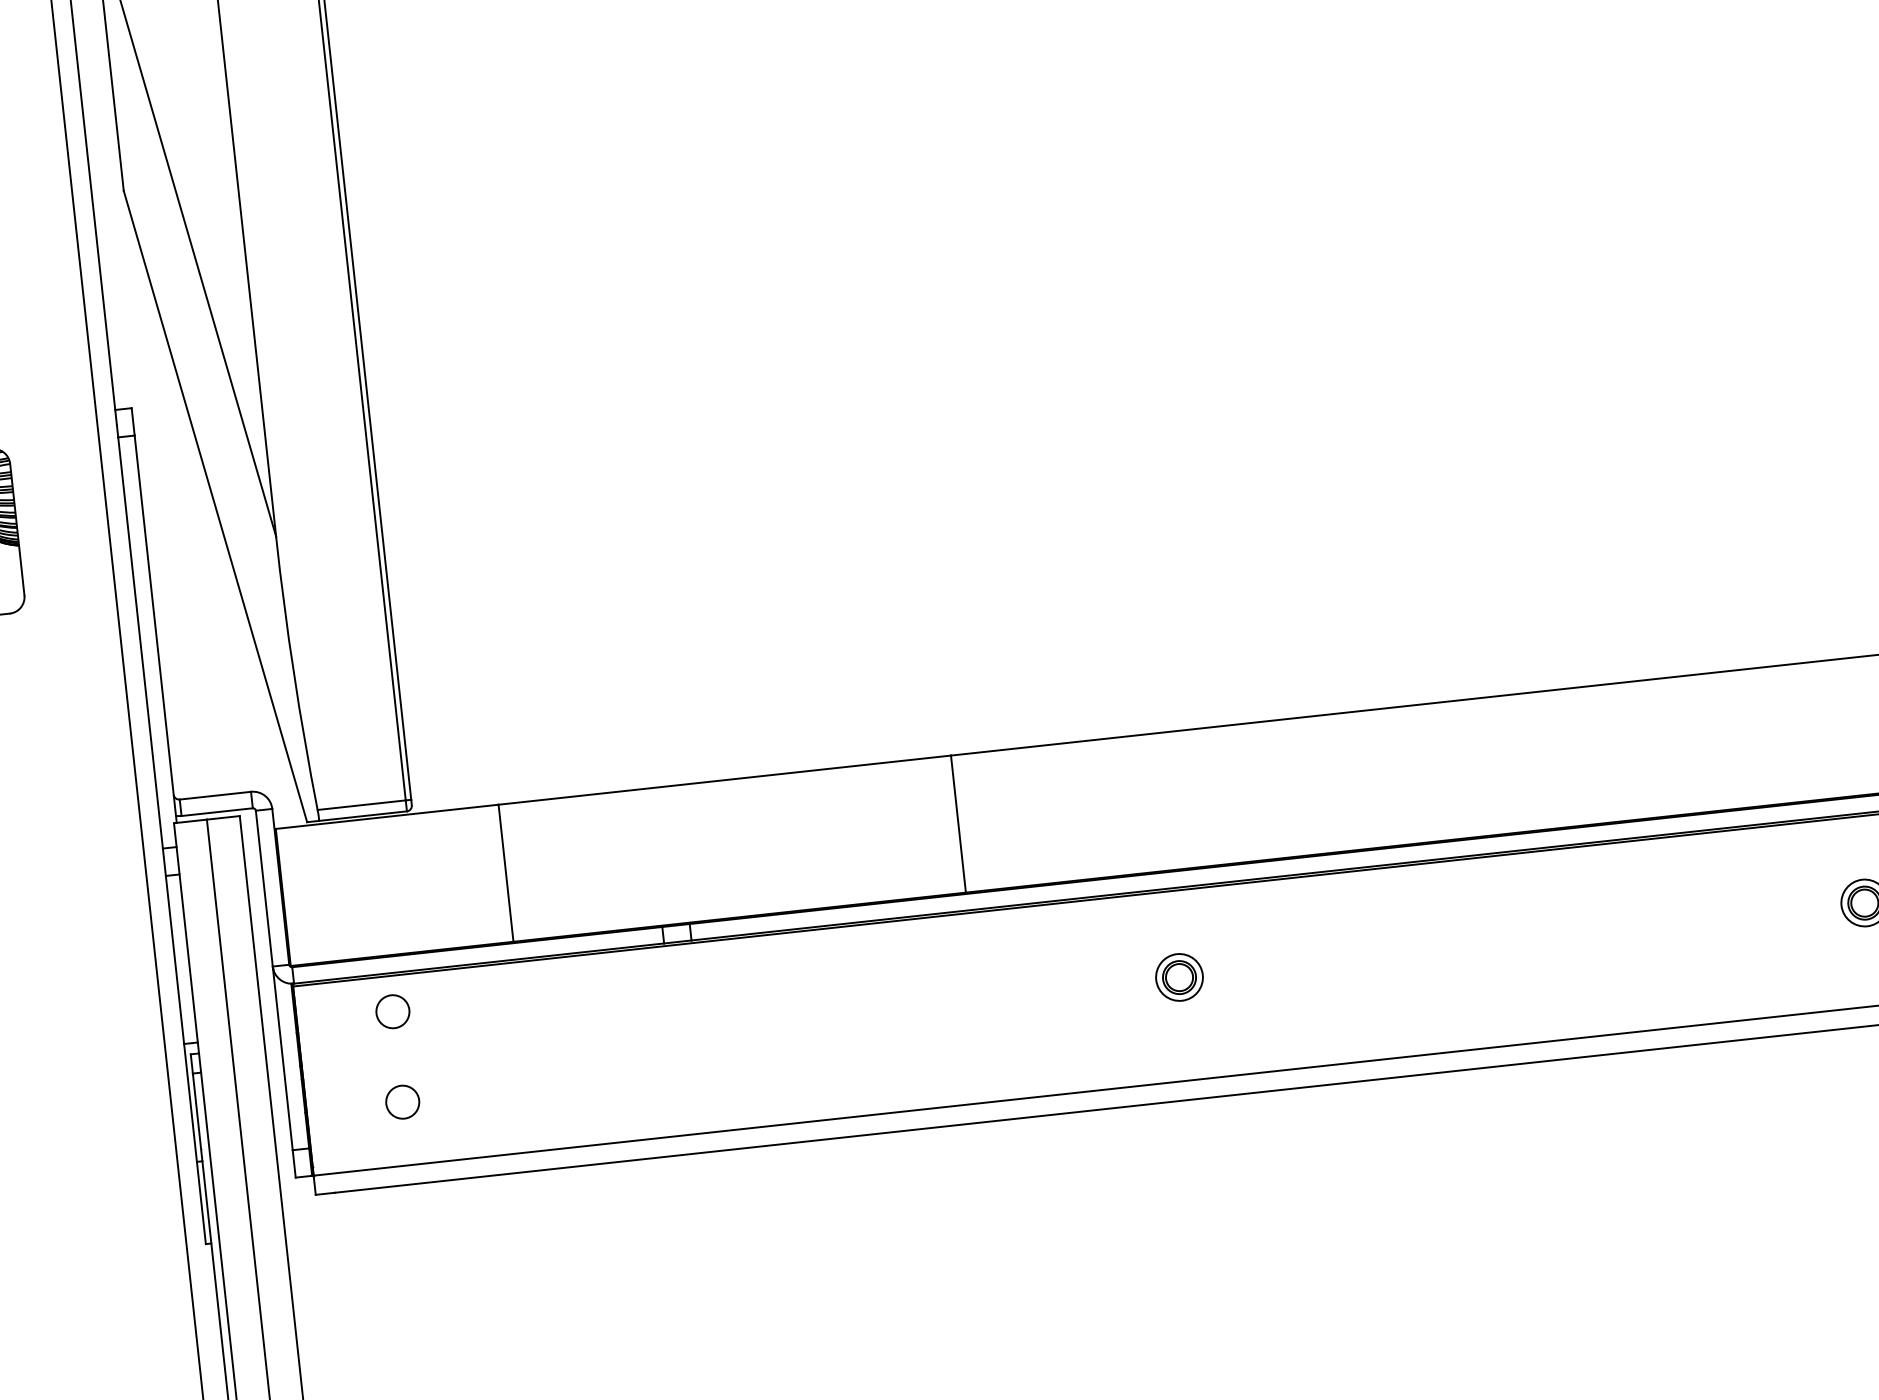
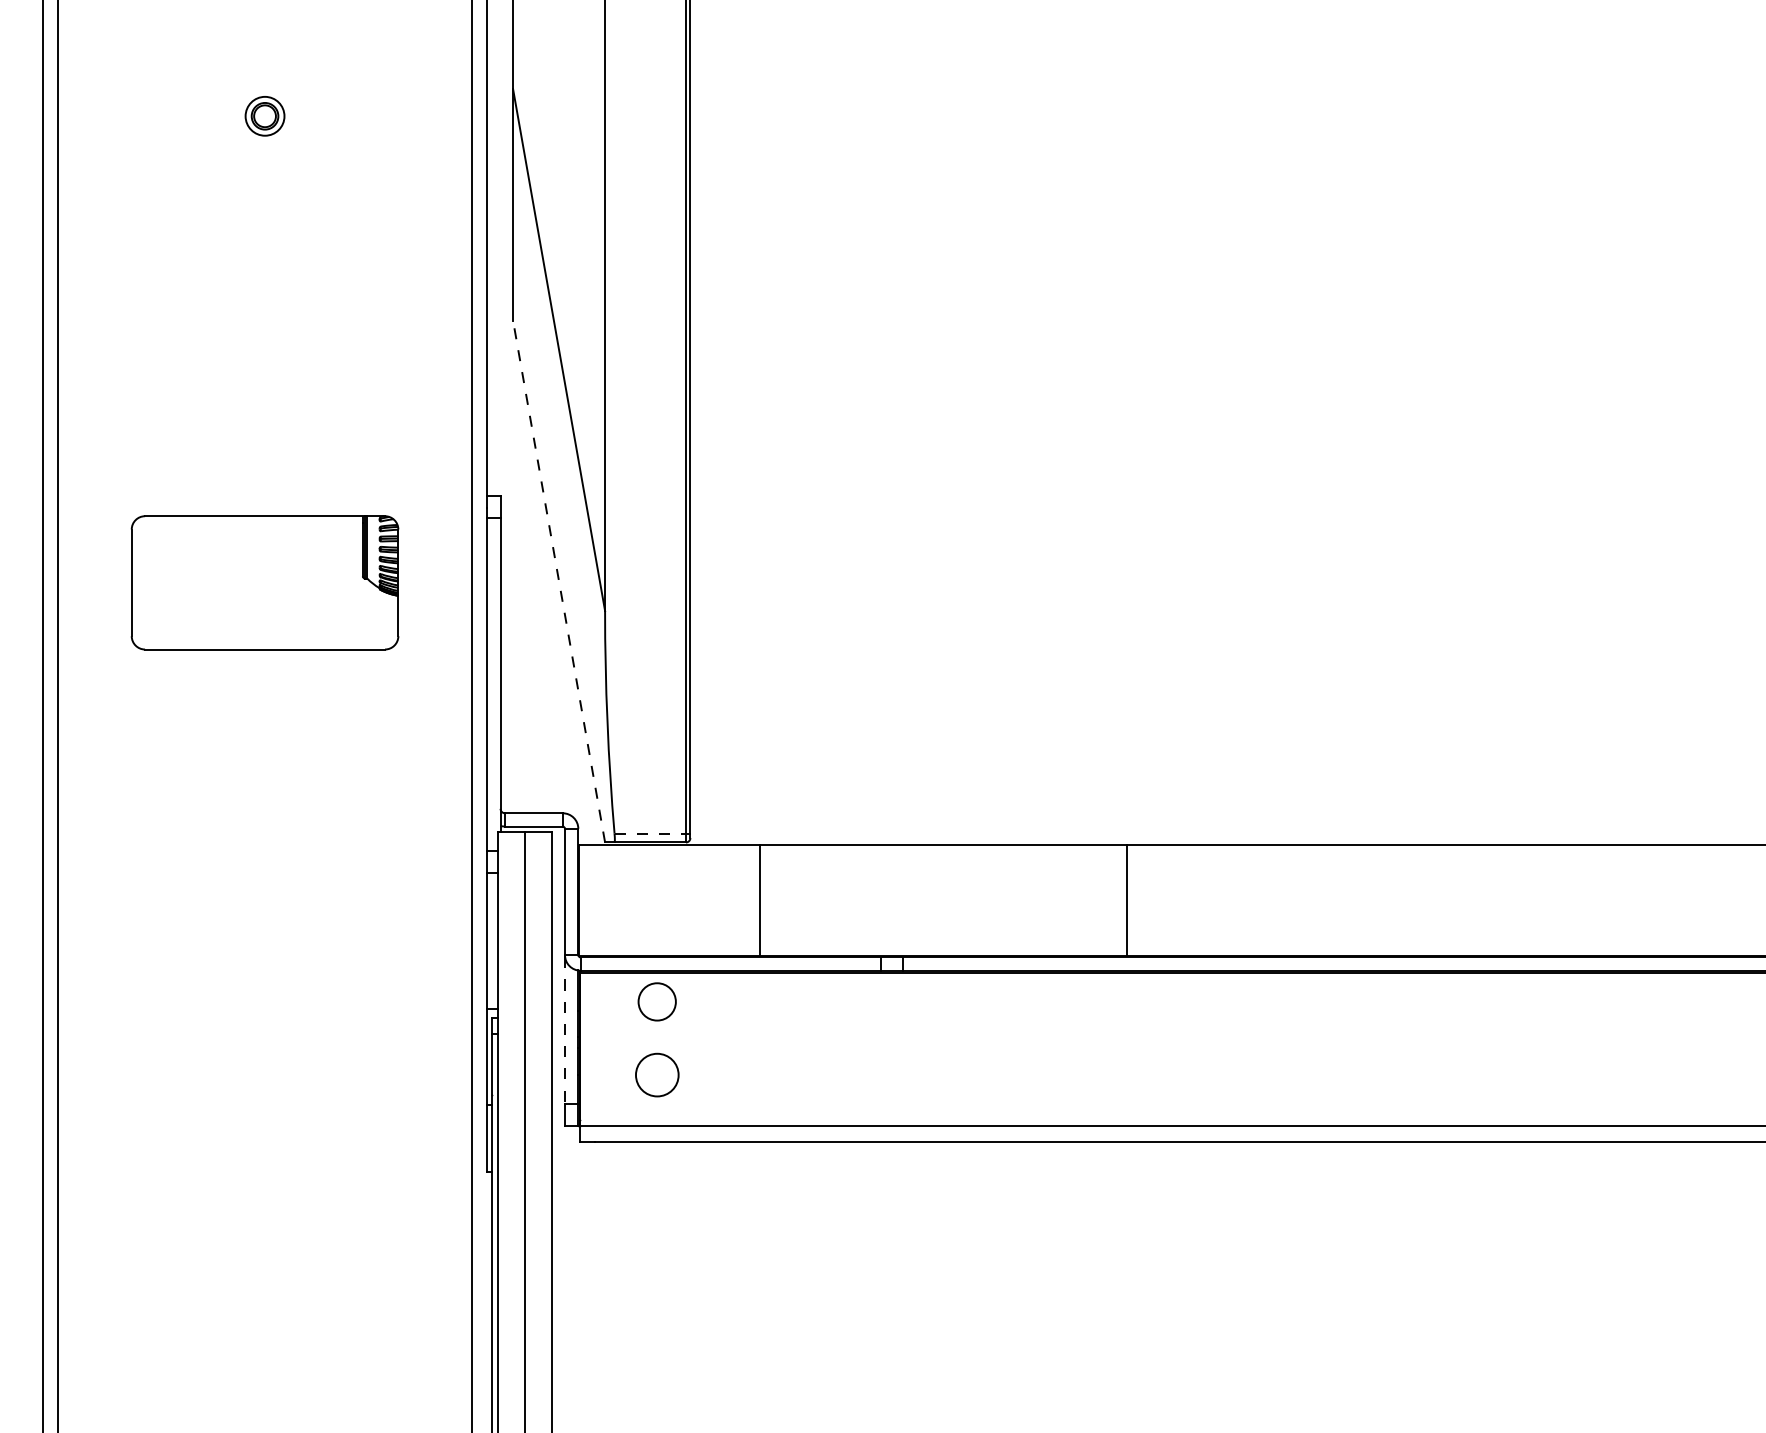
line: (215, 506) -> (559, 581), solid -> dashed
line: (361, 805) -> (650, 833), solid -> dashed
part: (1179, 977) -> (1290, 1042), removed
circle: (393, 1011) -> (657, 1001), size x1.4
line: (283, 1060) -> (565, 1031), solid -> dashed
circle: (401, 1101) -> (656, 1074), size x1.6

